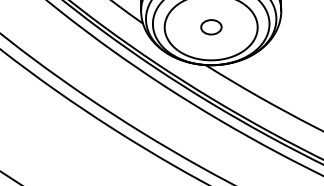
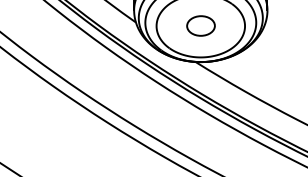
part: (210, 26) -> (200, 25), size x1.43

